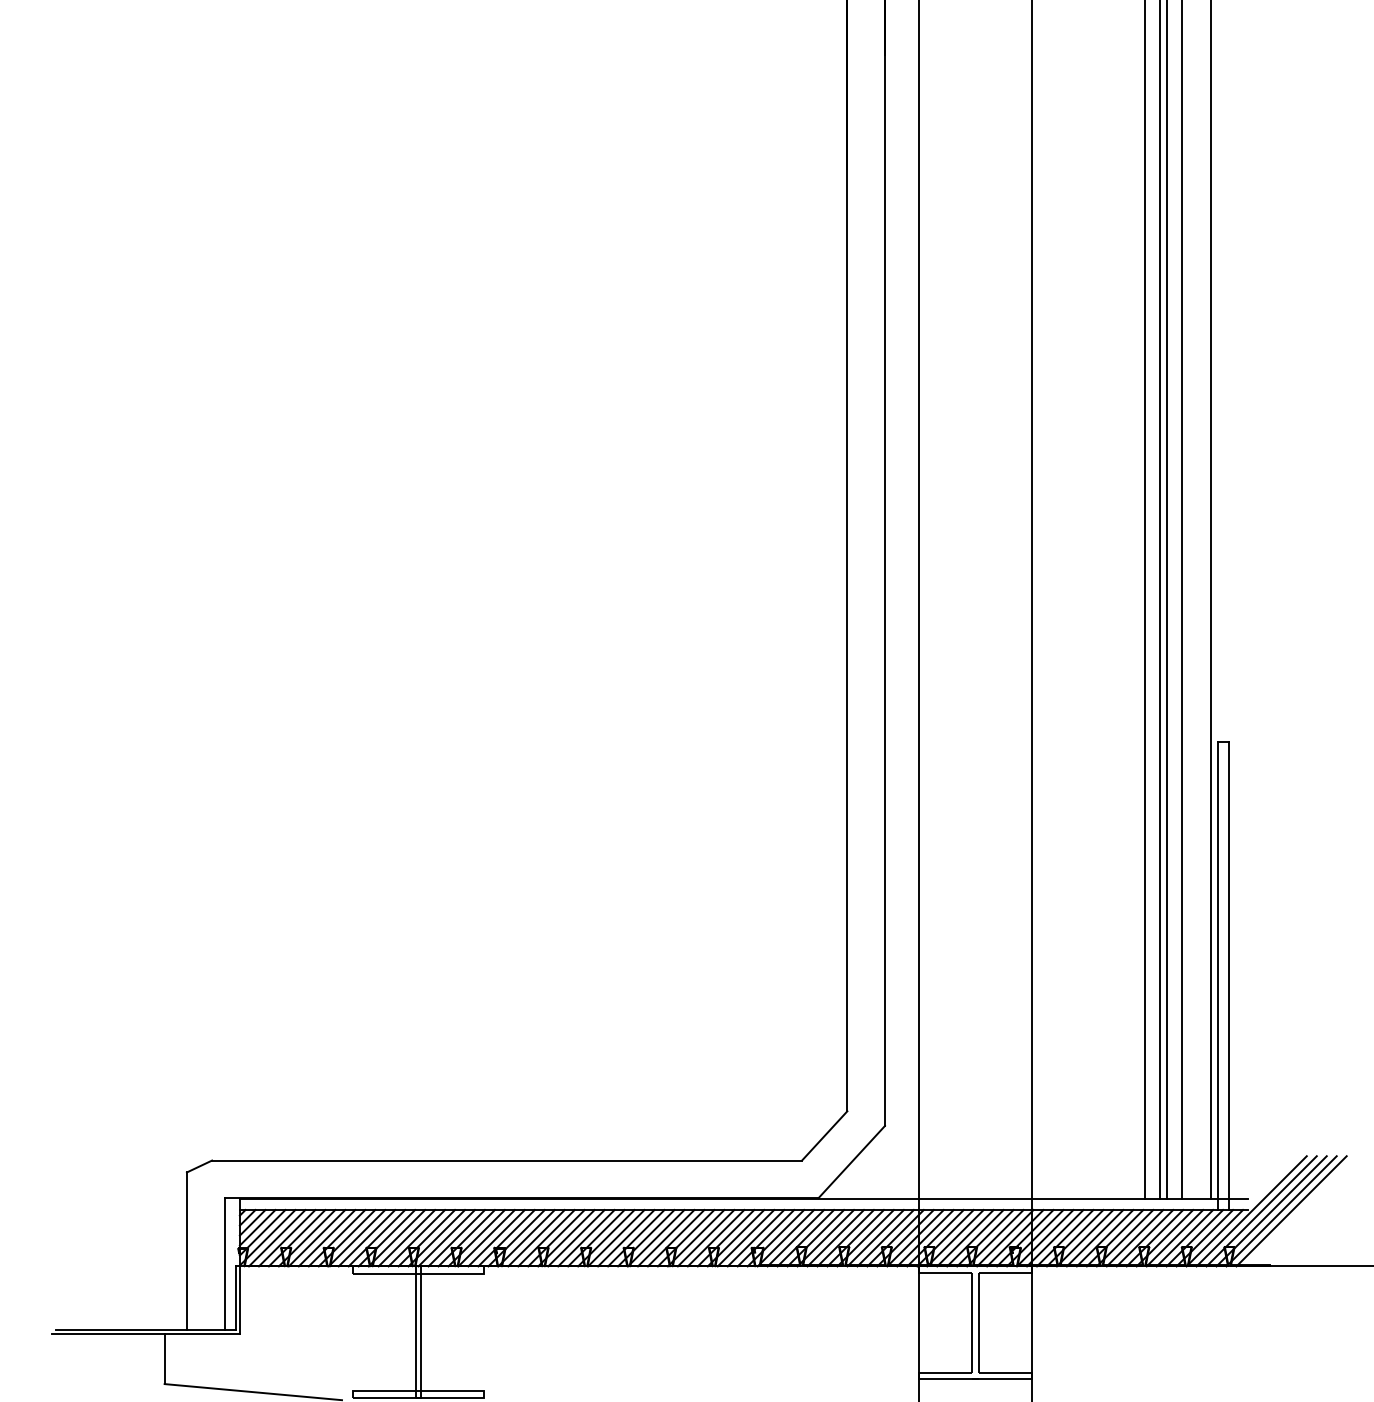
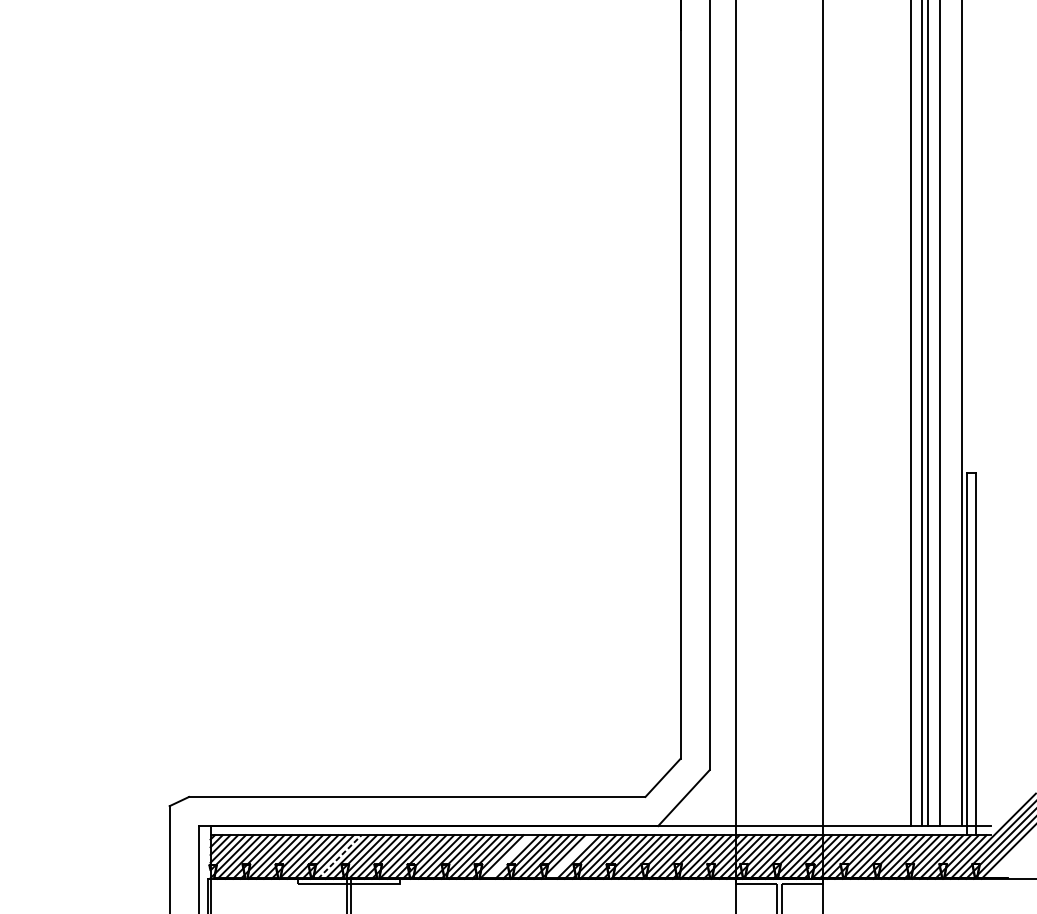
line: (626, 1237) -> (509, 856), removed
line: (705, 1237) -> (570, 856), removed
line: (406, 1238) -> (339, 857), solid -> dashed

